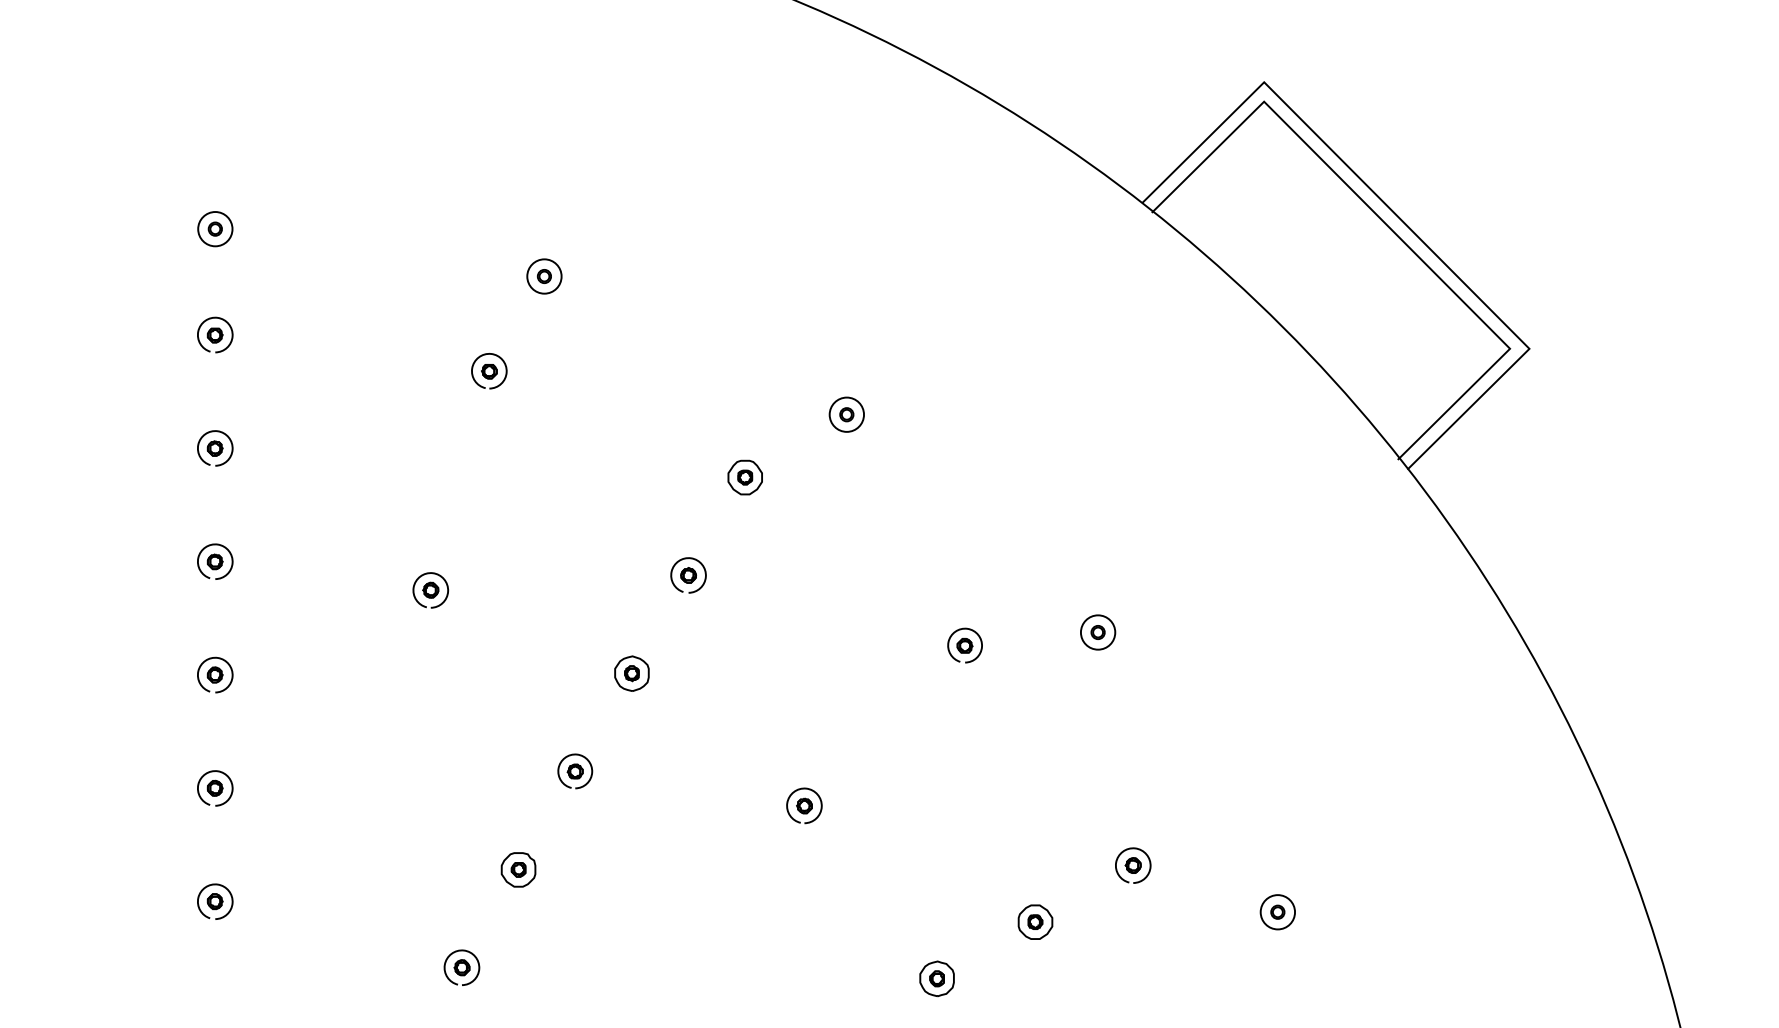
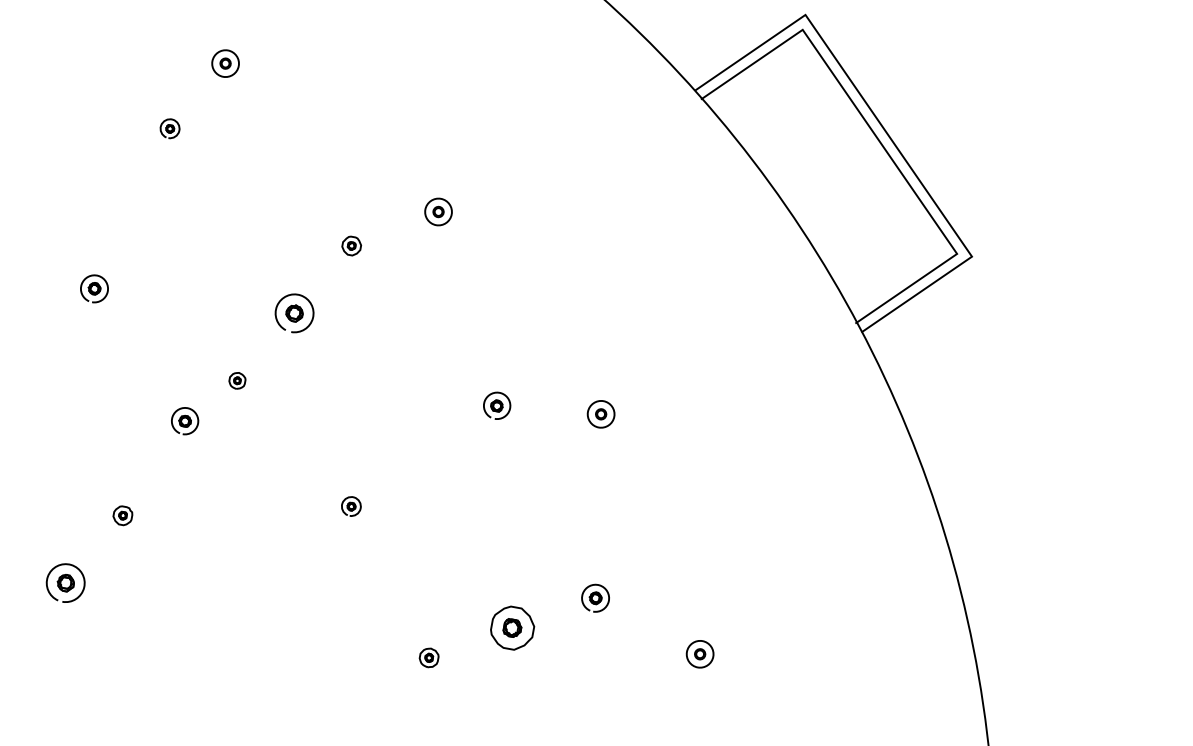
part: (489, 371) -> (170, 128), size x0.7
part: (744, 477) -> (351, 245), size x0.7
part: (688, 575) -> (294, 313), size x1.4
part: (631, 673) -> (237, 380), size x0.6
part: (575, 771) -> (185, 421), moved
part: (804, 805) -> (351, 506), size x0.7
part: (518, 869) -> (122, 515), size x0.7
part: (1035, 921) -> (512, 627), size x1.6
part: (461, 967) -> (65, 582), size x1.4
part: (936, 978) -> (428, 657), size x0.7

